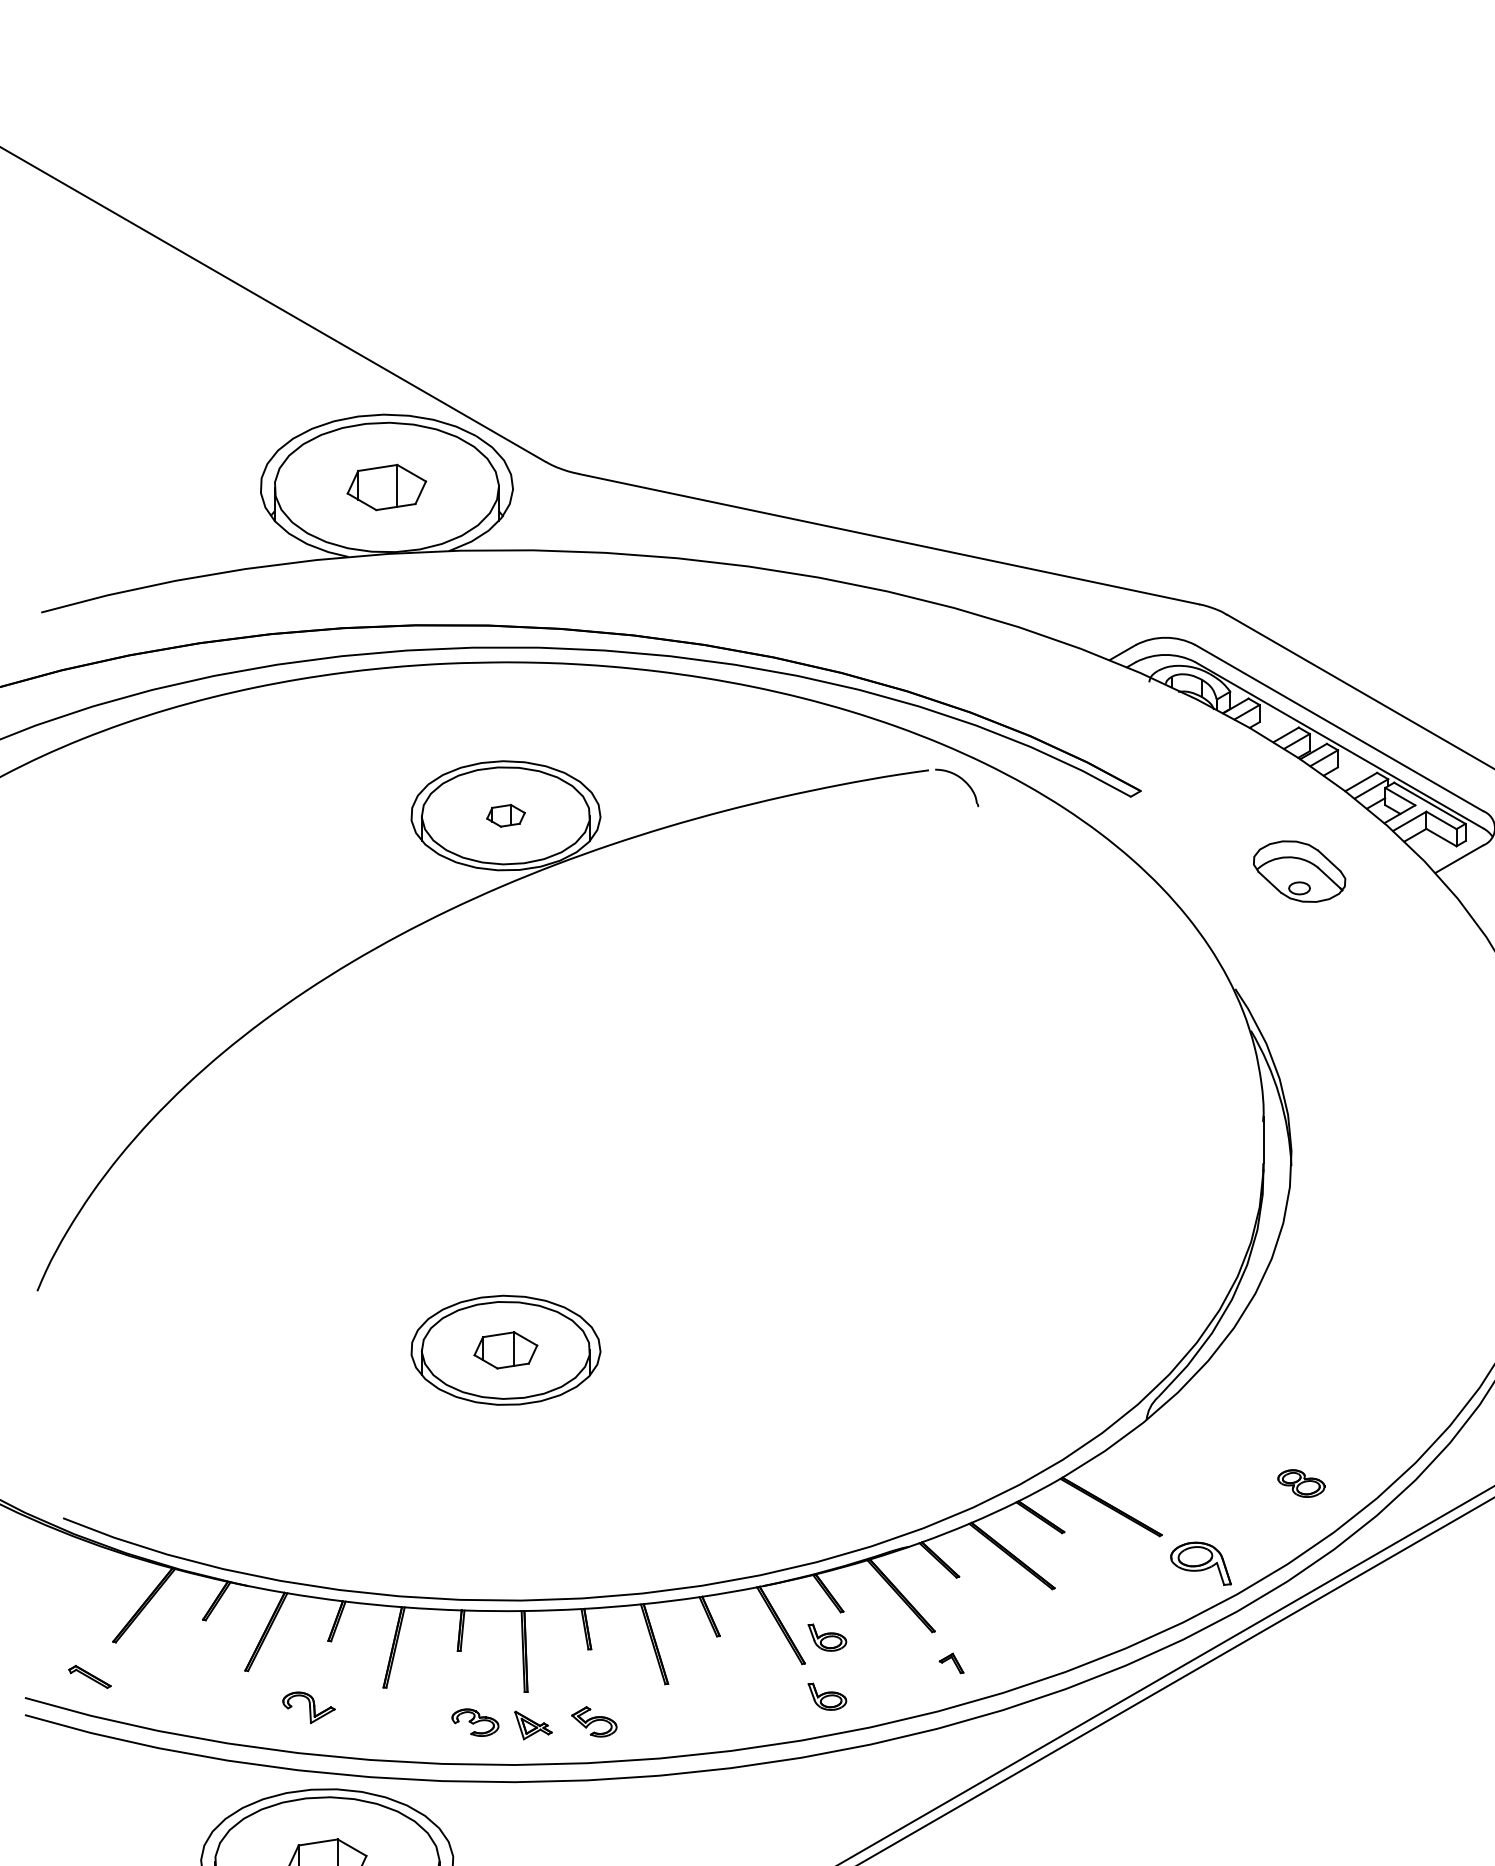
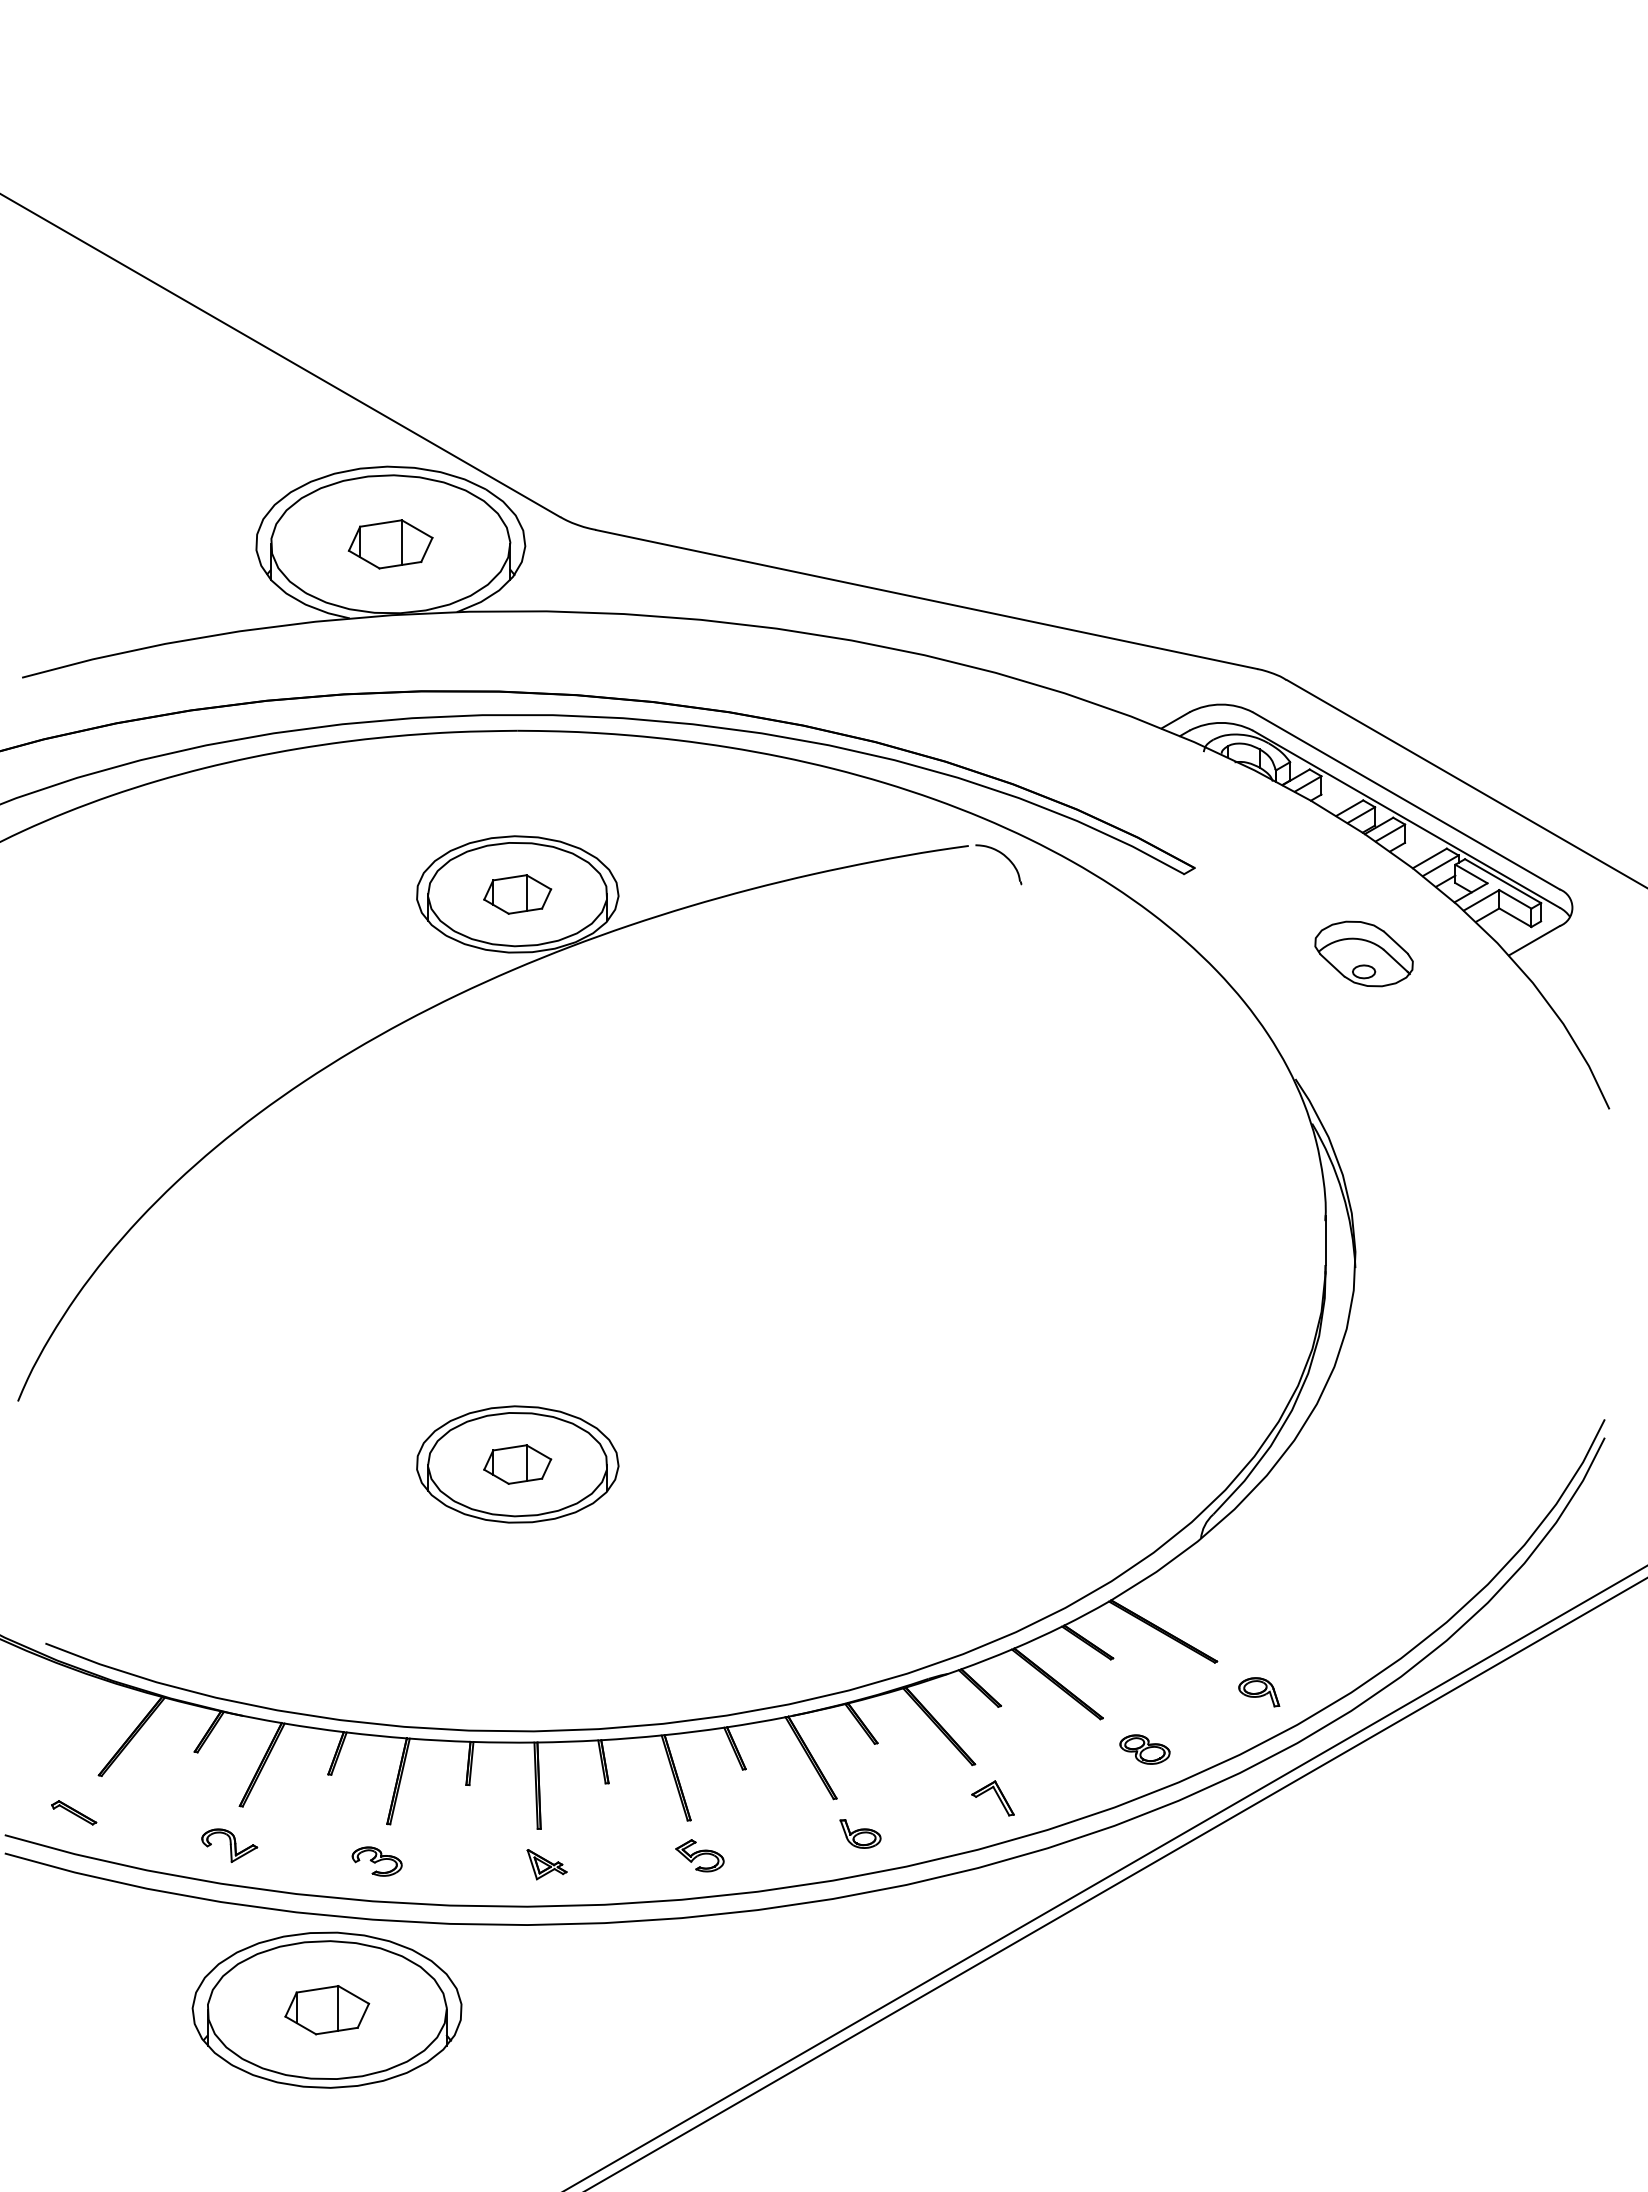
part: (505, 815) -> (517, 894), size x1.67
part: (1300, 1483) -> (1144, 1749), moved
part: (1201, 1564) -> (1259, 1692), size x0.62
part: (827, 1637) -> (860, 1770), removed
part: (951, 1663) -> (992, 1798), size x1.67
part: (308, 1707) -> (229, 1845), moved
part: (593, 1721) -> (699, 1855), moved
part: (474, 1722) -> (376, 1861), moved

